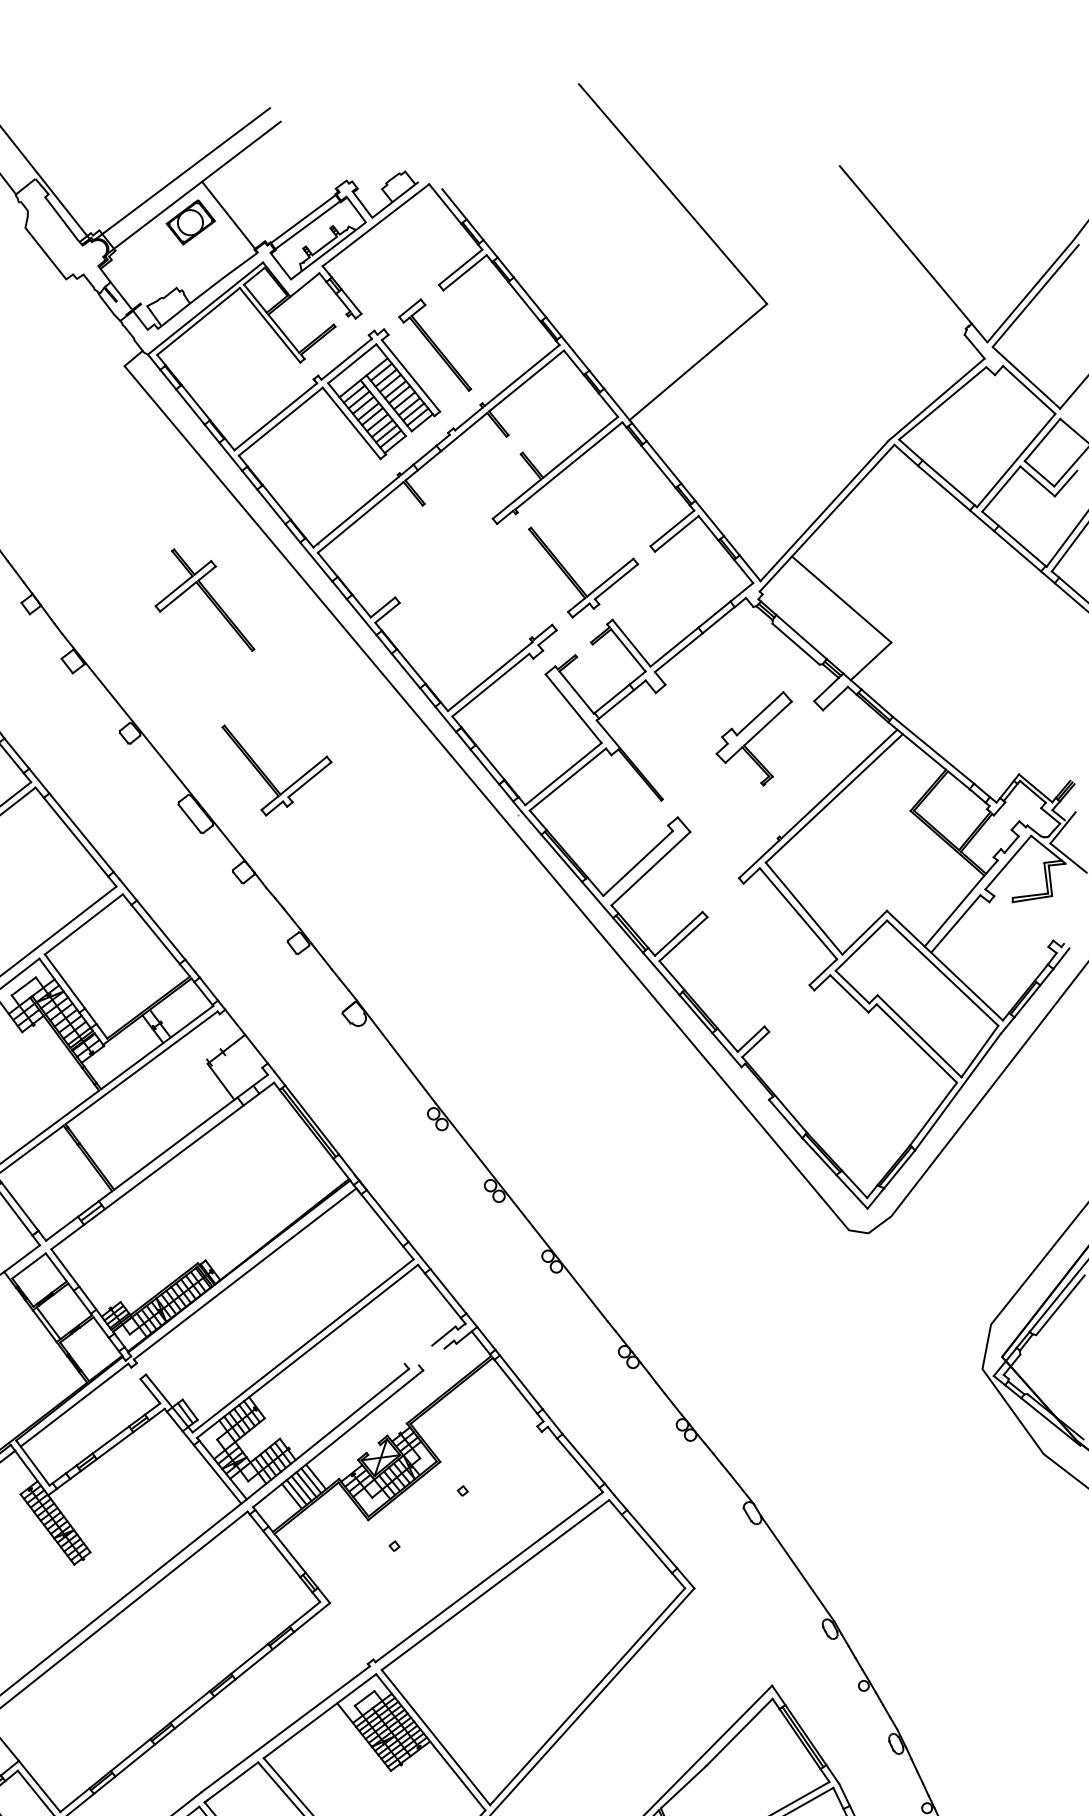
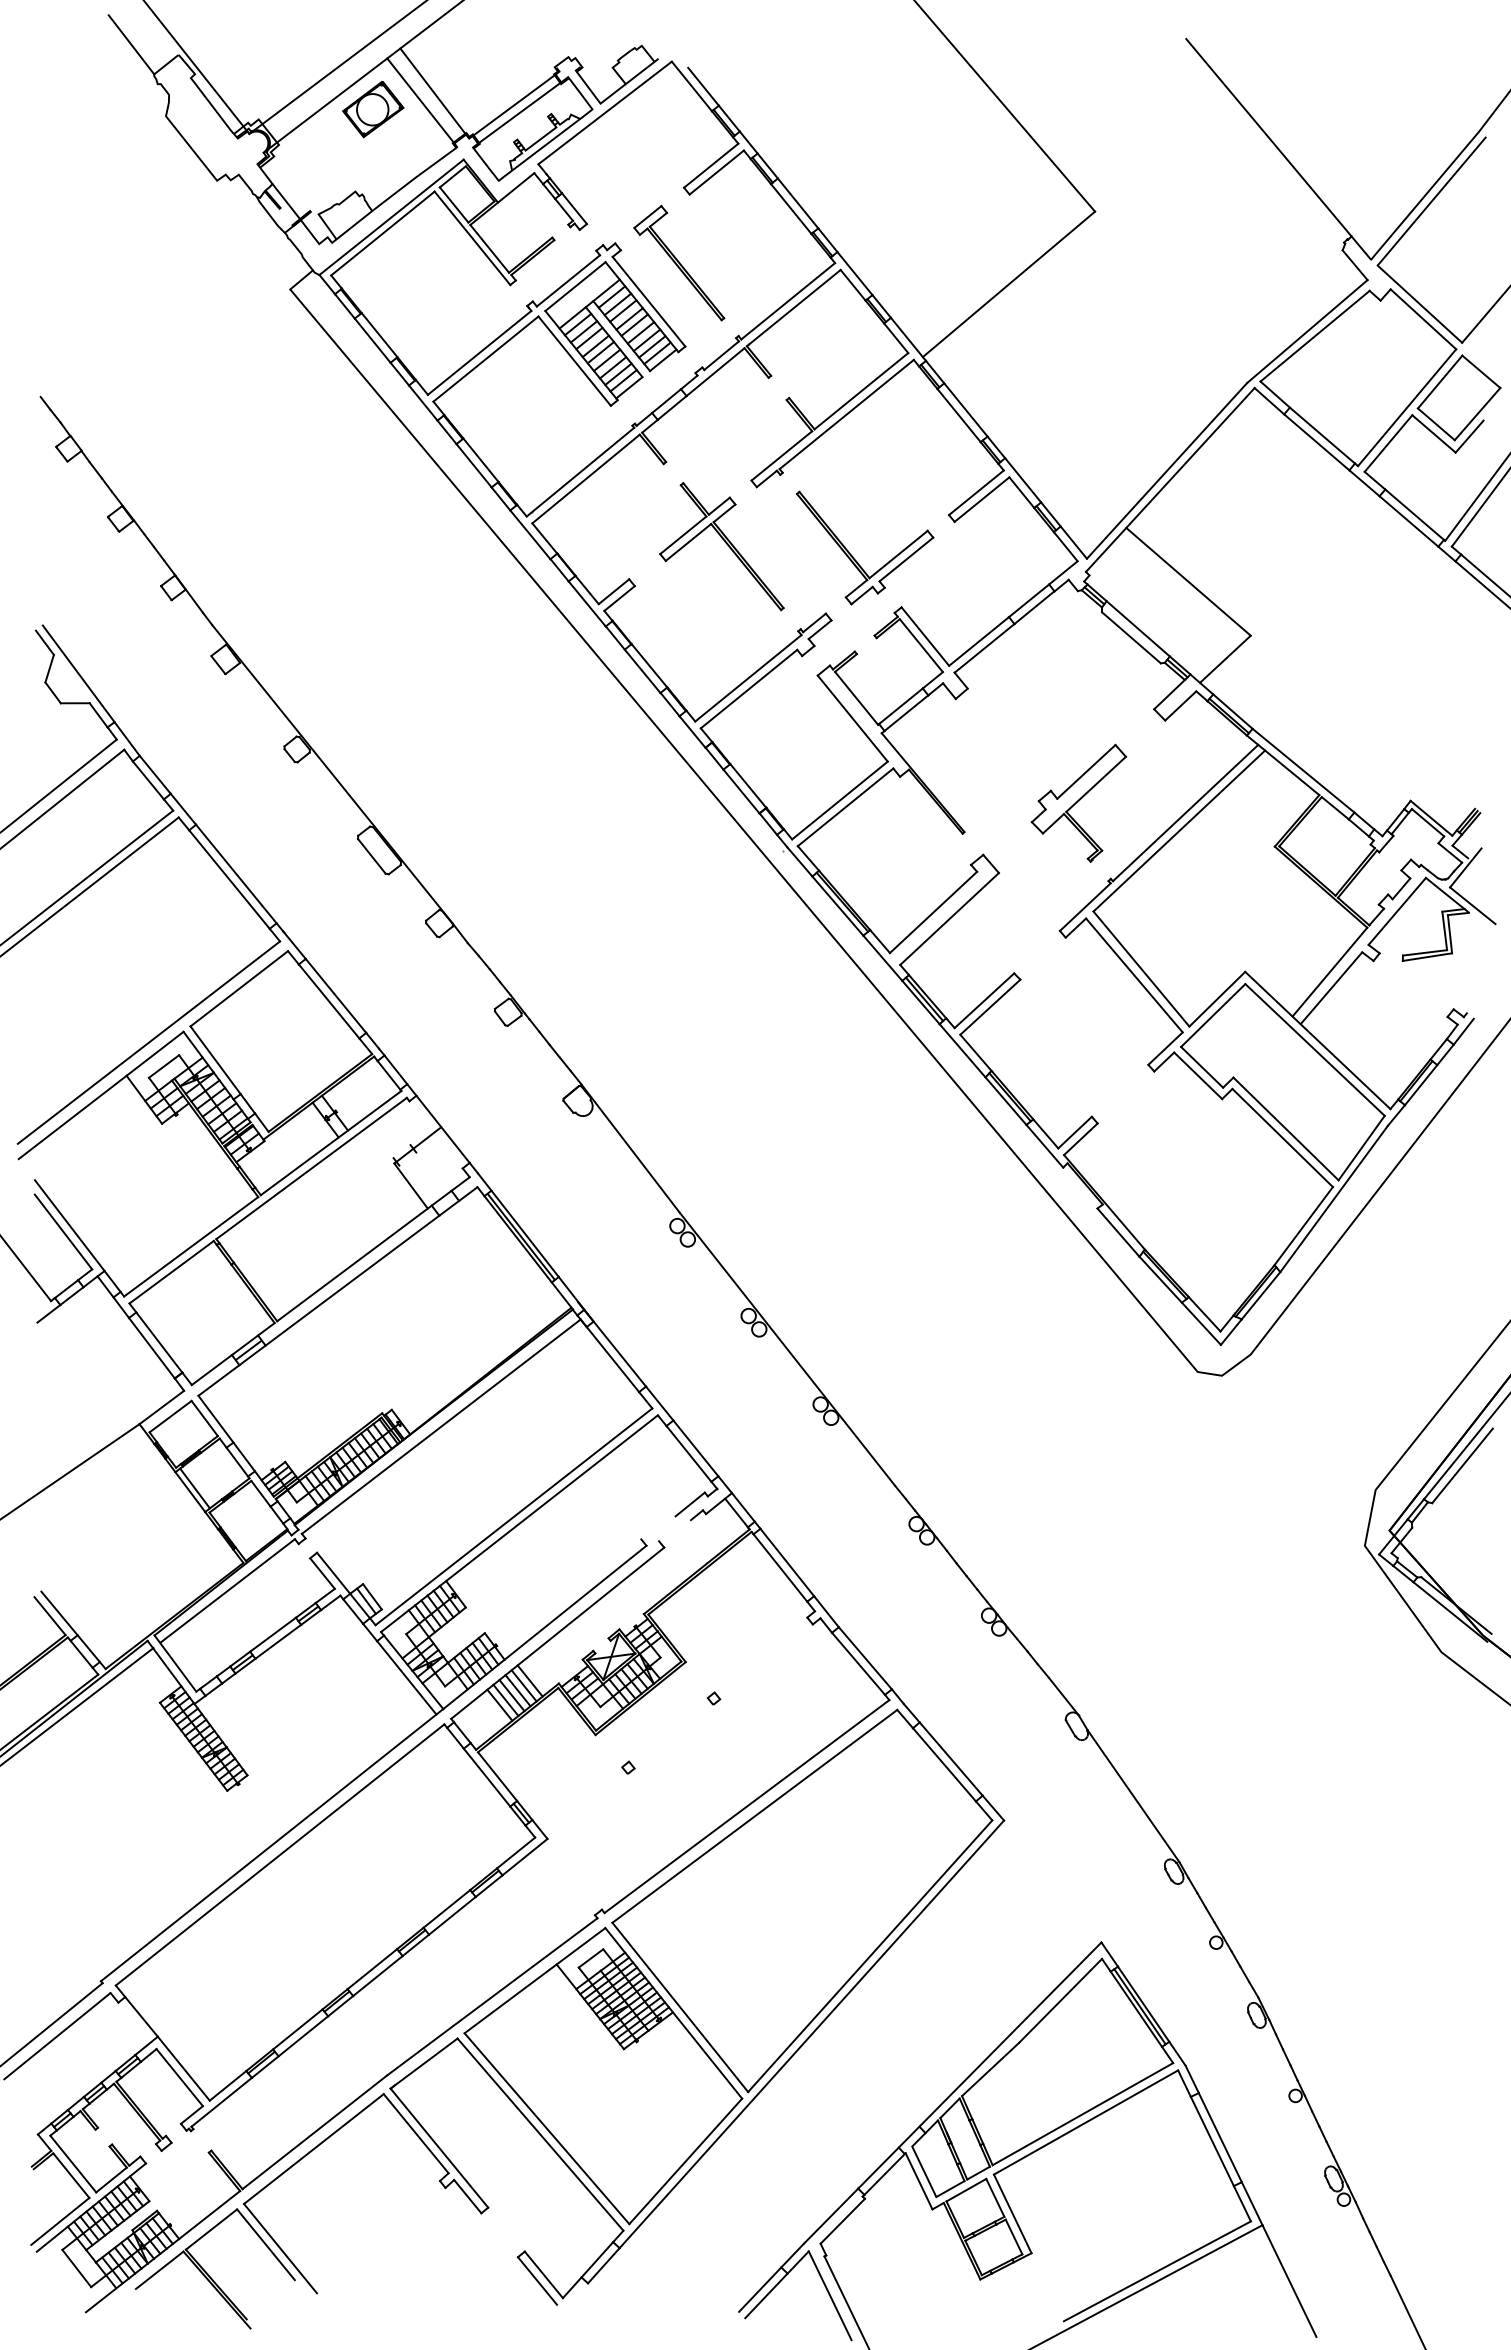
line: (238, 208) -> (433, 91), added
part: (204, 600) -> (721, 546), moved
part: (753, 738) -> (1078, 802), moved
part: (267, 777) -> (469, 804), removed

